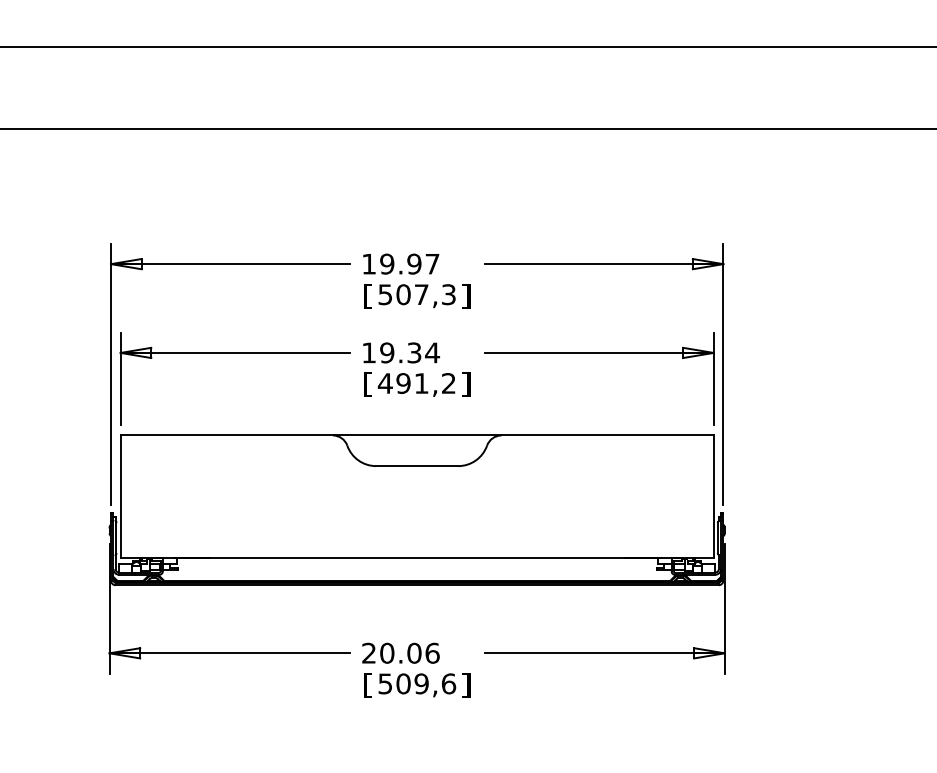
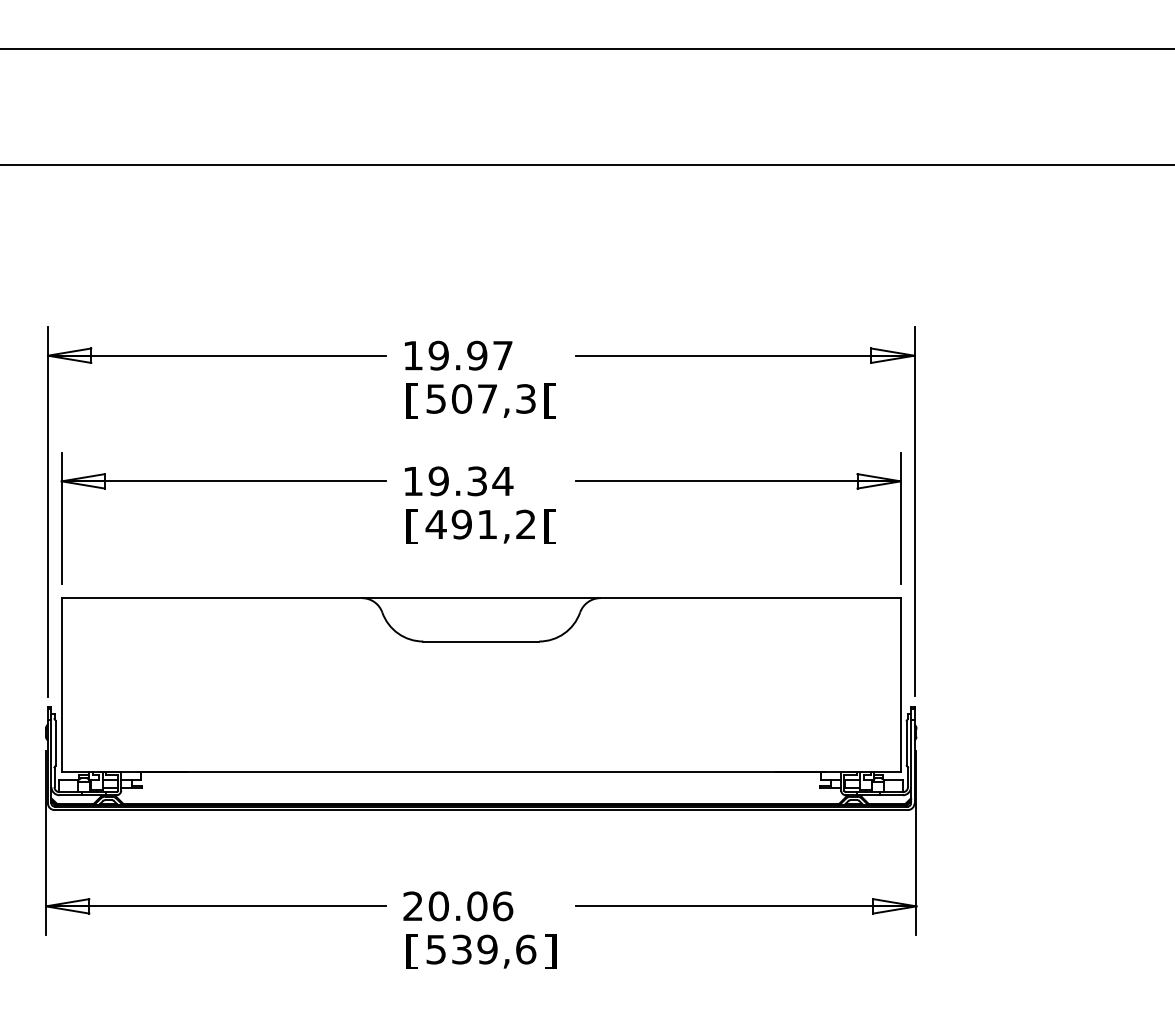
text: (466, 296) -> (550, 401), ] -> [
text: (466, 384) -> (550, 526), ] -> [
text: (403, 683) -> (461, 949), 509,6 -> 539,6

